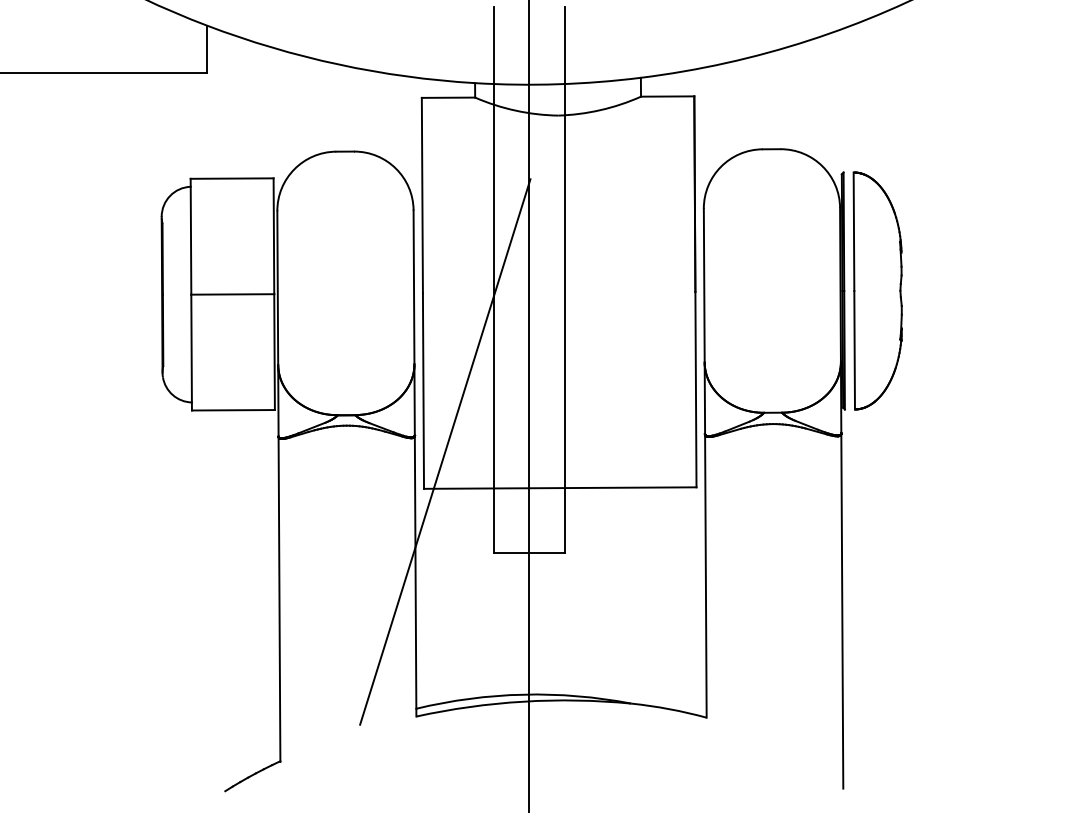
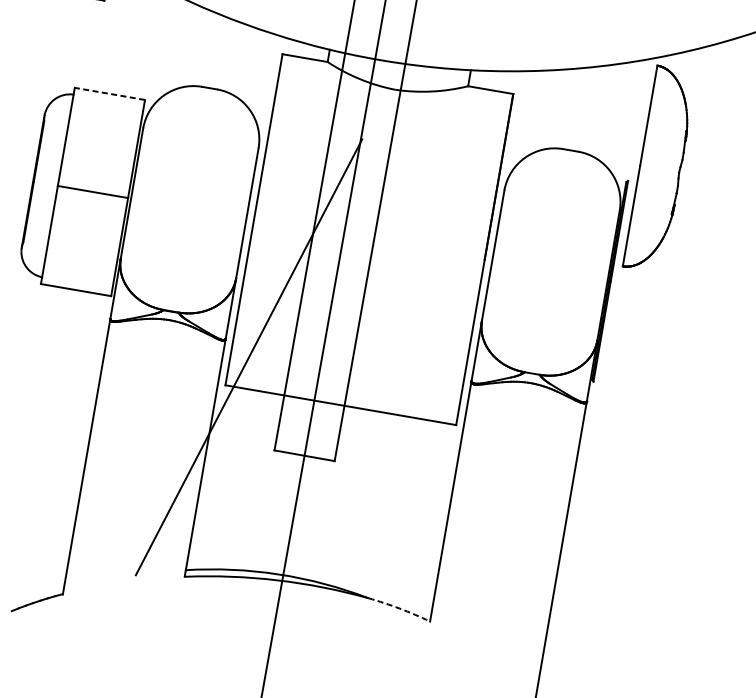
line: (231, 178) -> (109, 93), solid -> dashed
part: (877, 290) -> (659, 169), moved
arc: (669, 709) -> (399, 608), solid -> dashed

